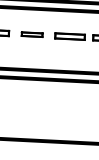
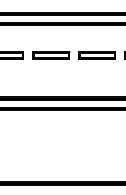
part: (32, 34) -> (51, 55), size x1.43

